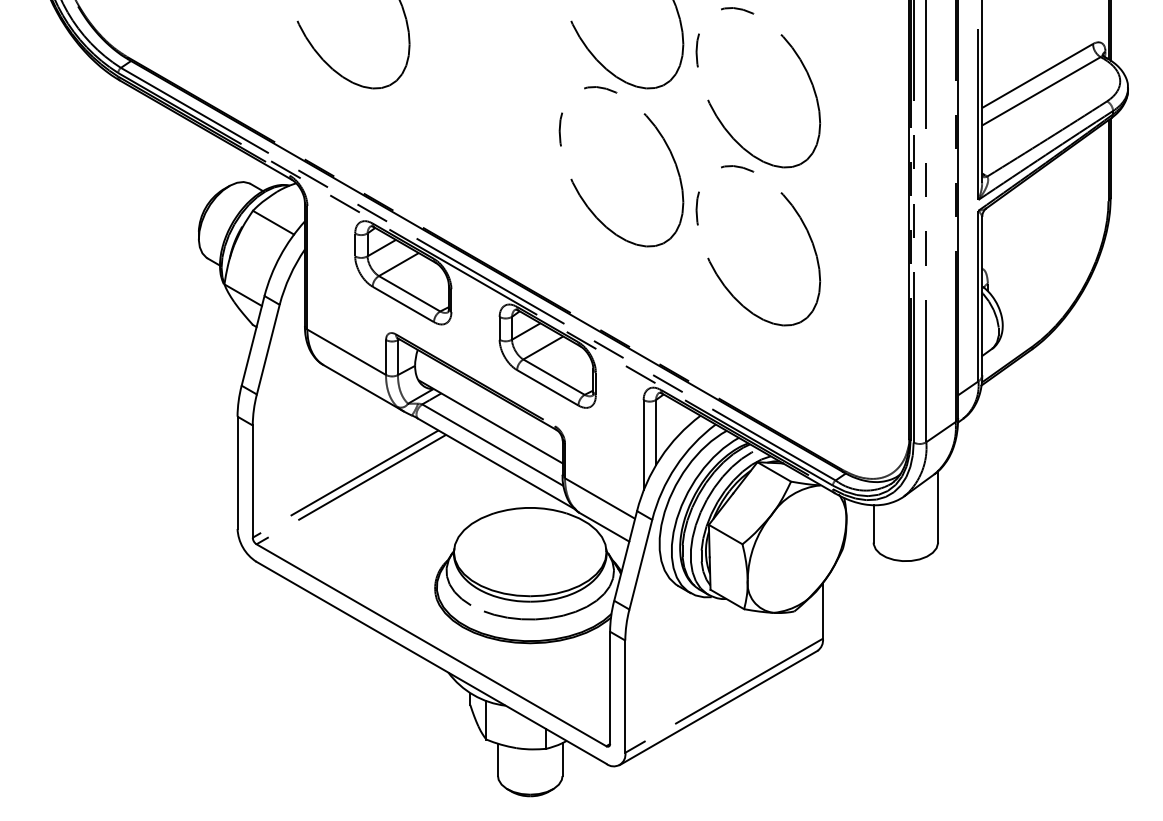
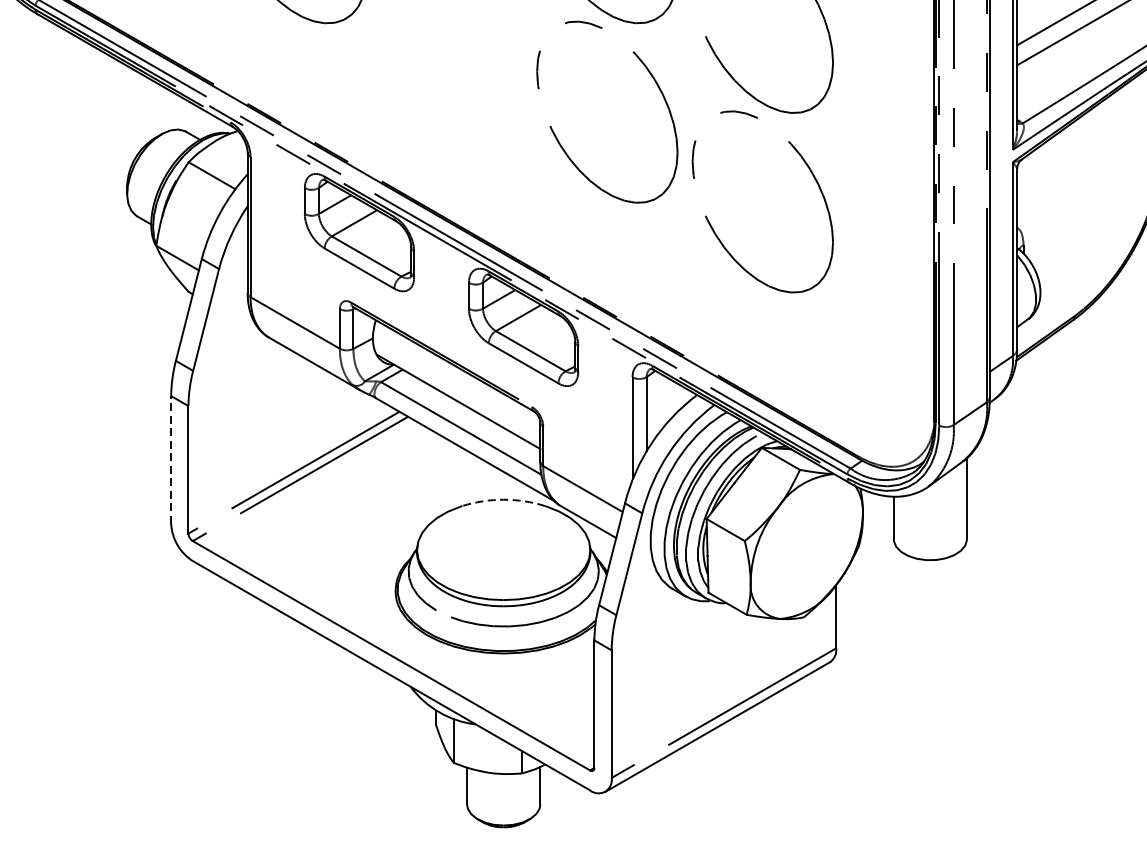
line: (237, 472) -> (171, 459), solid -> dashed
arc: (530, 507) -> (503, 499), solid -> dashed

